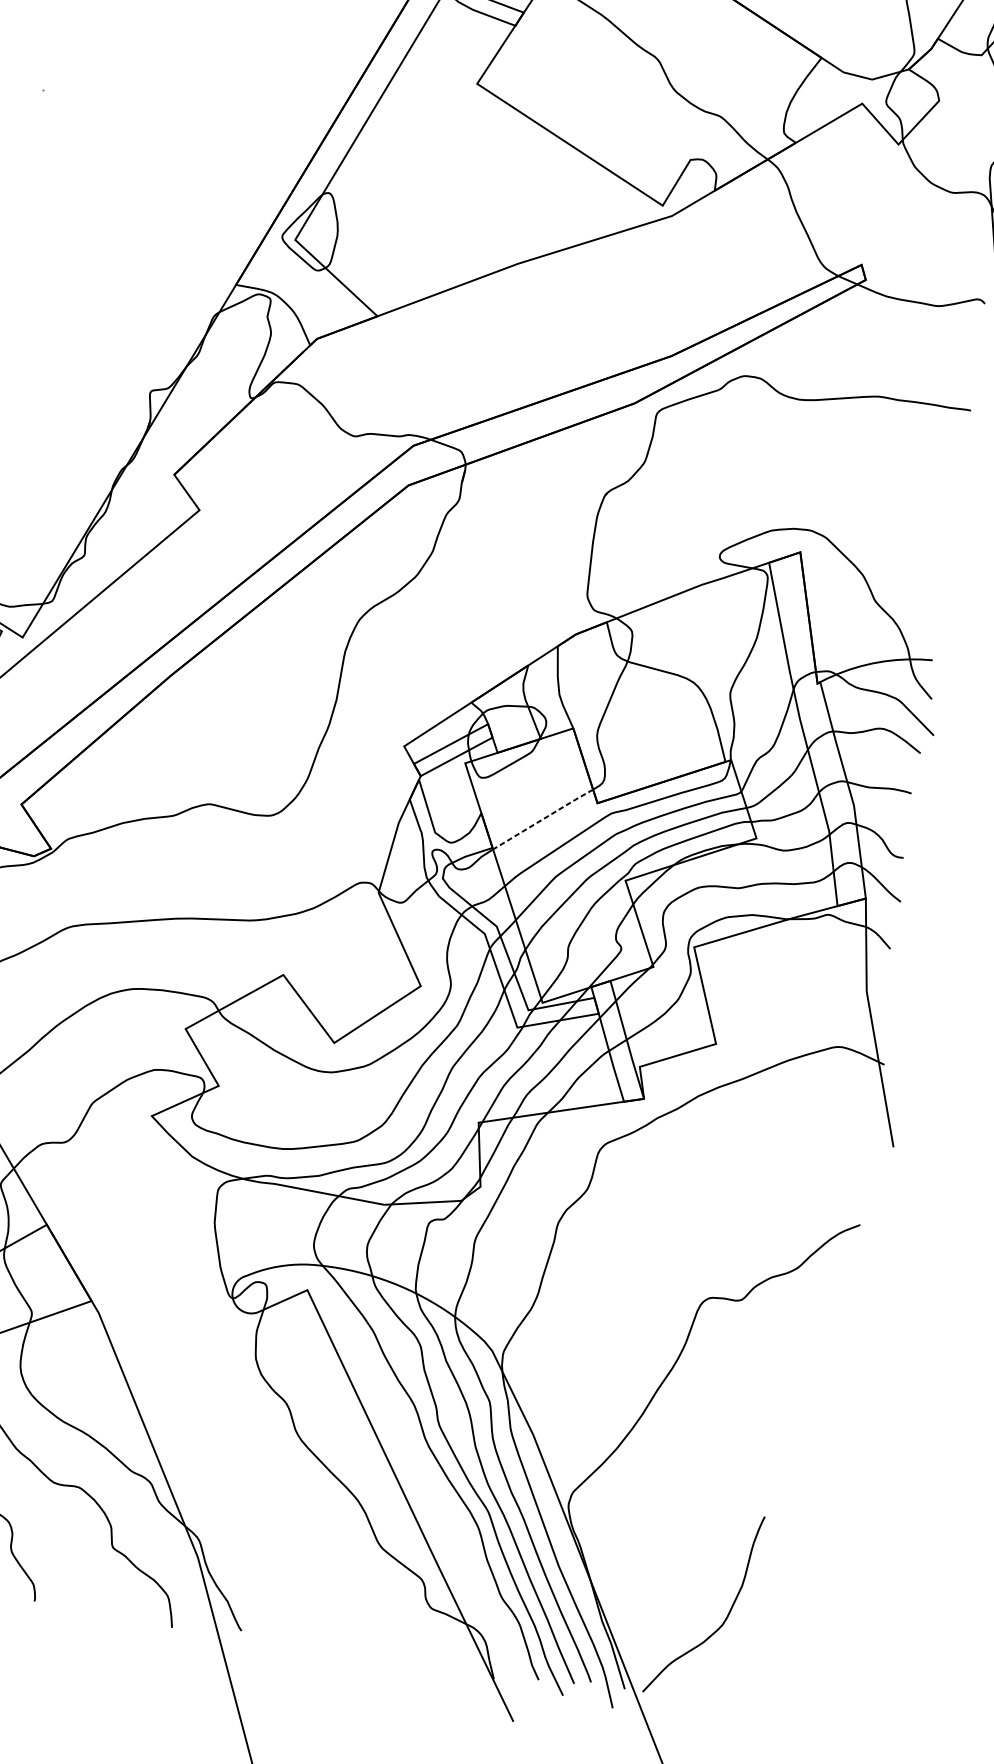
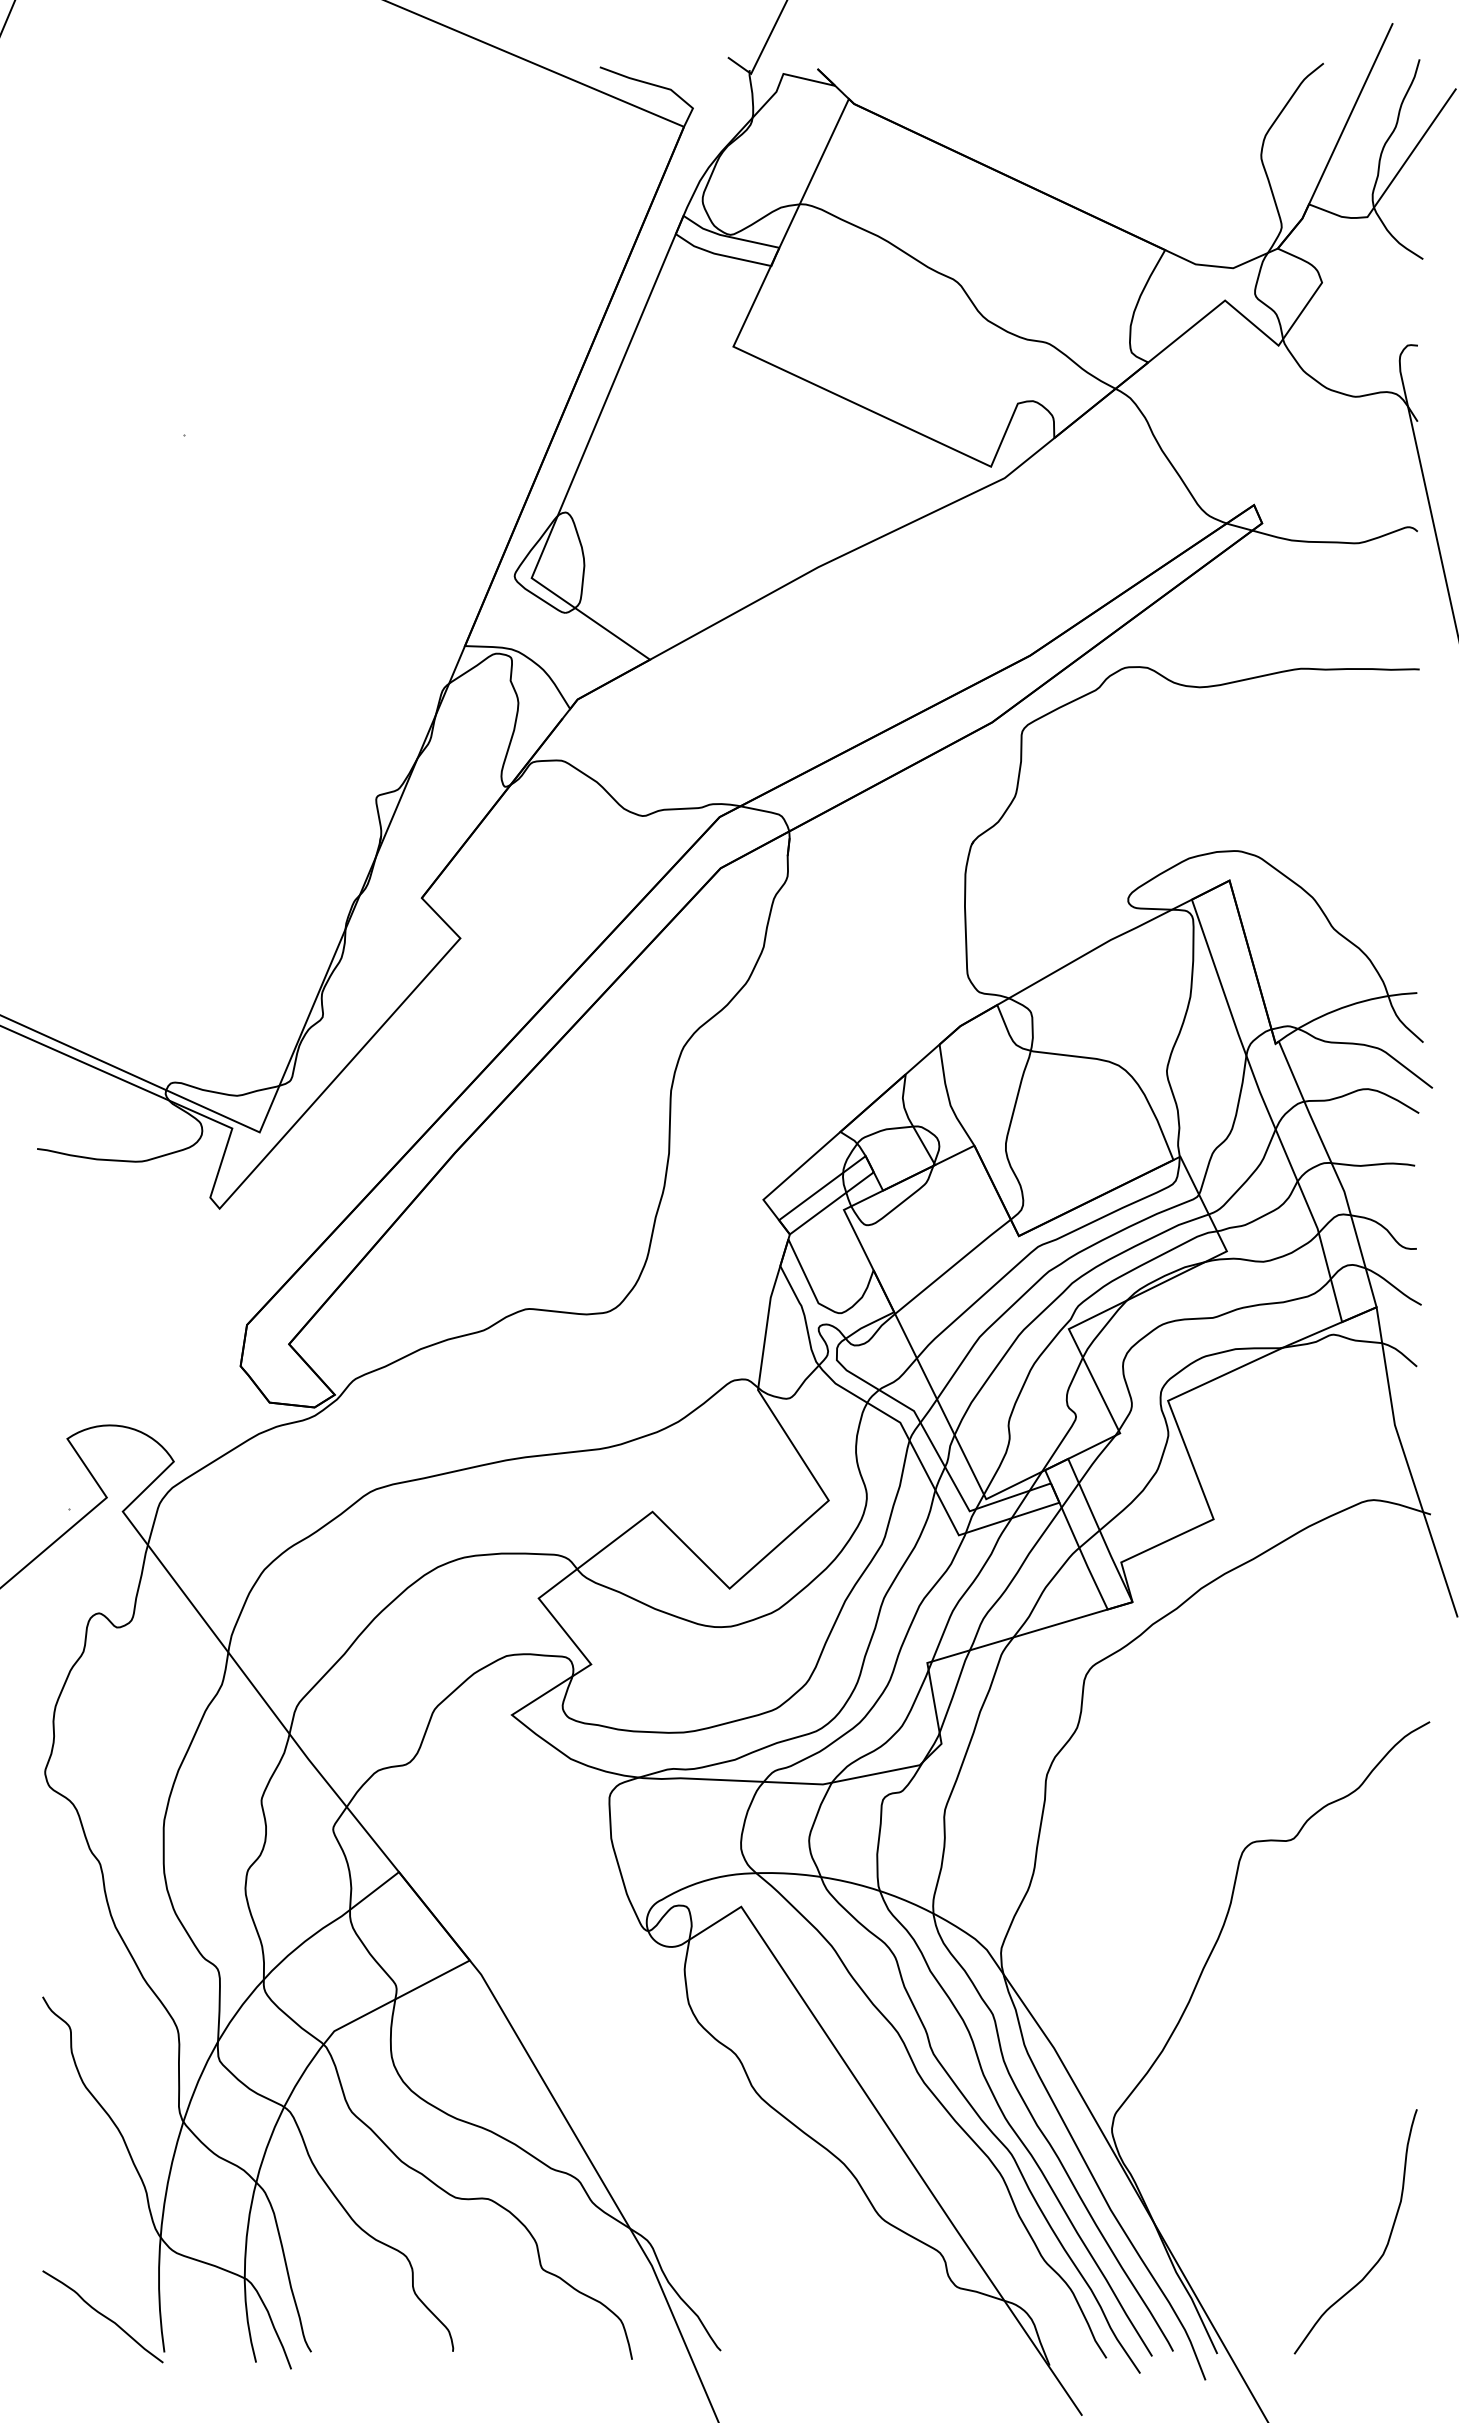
line: (542, 819) -> (952, 1266), dashed -> solid
curve: (727, 1615) -> (1387, 2241), moved

